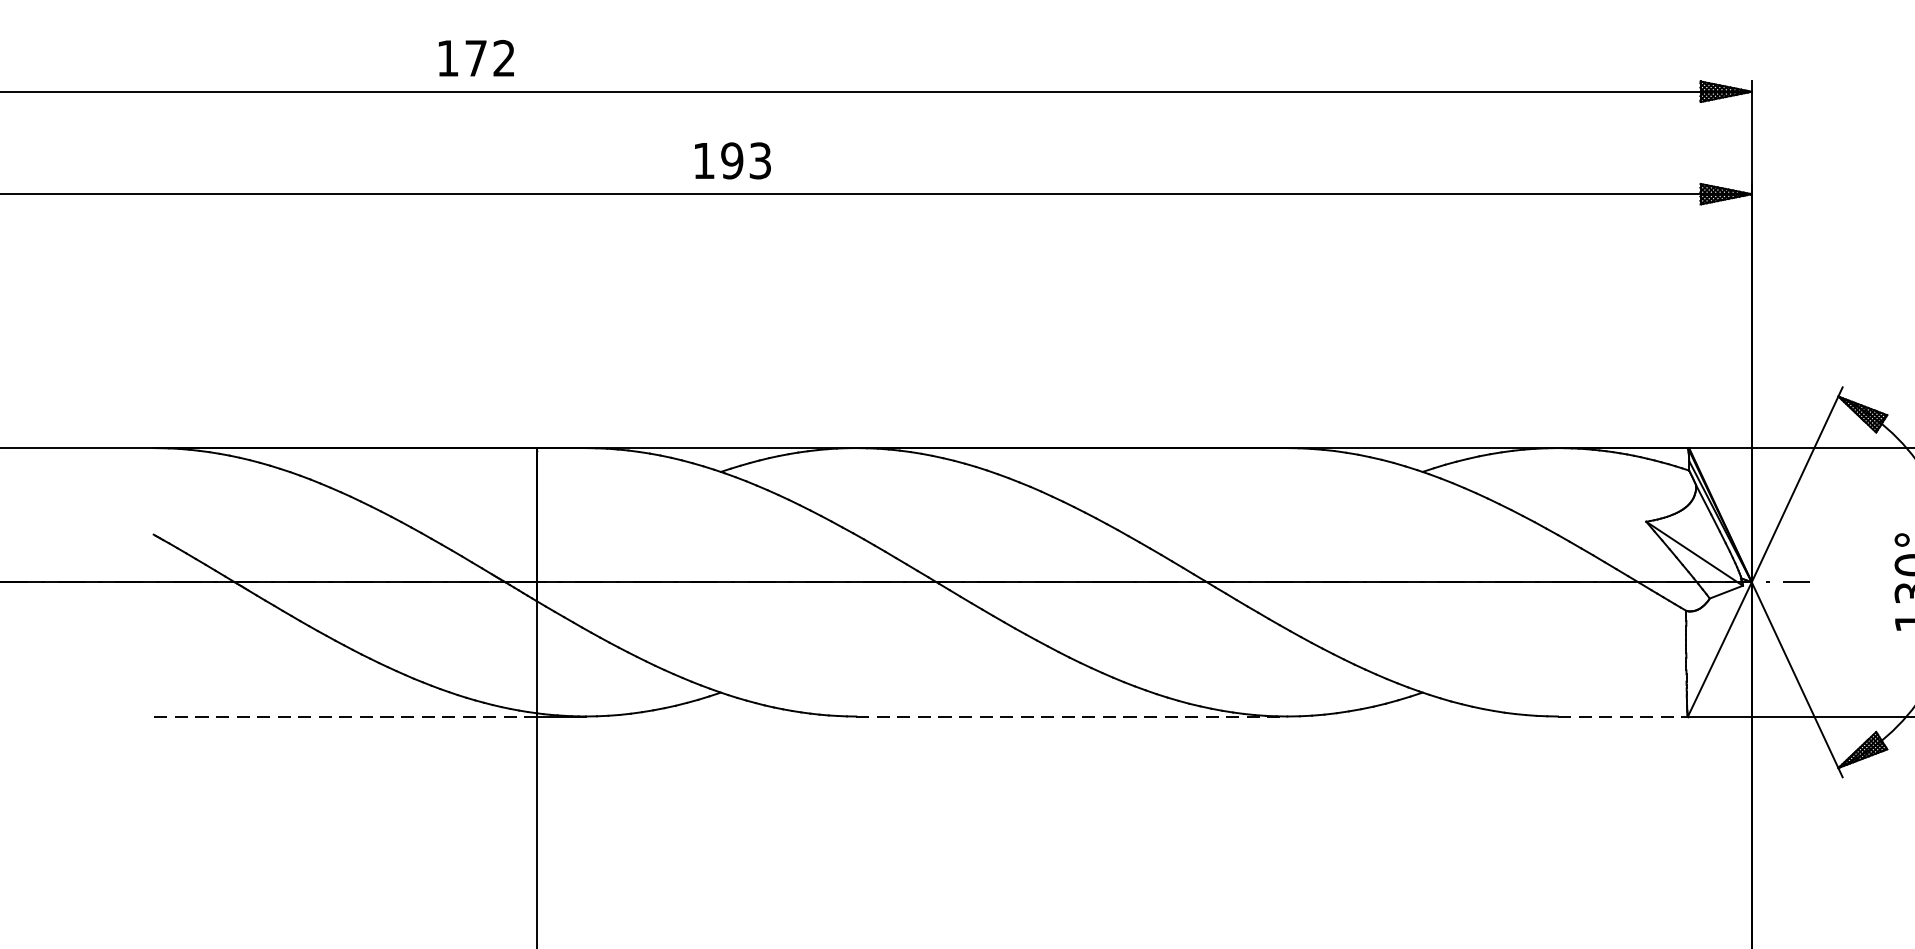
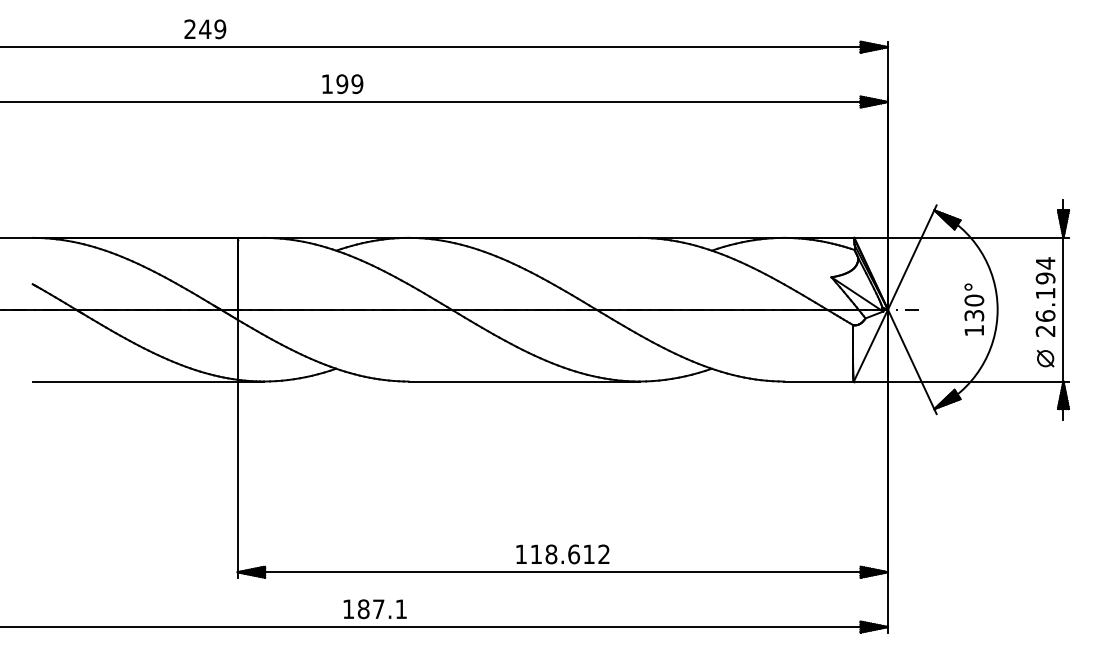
text: (476, 58) -> (205, 29), 172 -> 249
text: (760, 159) -> (357, 83), 193 -> 199
line: (345, 716) -> (135, 381), dashed -> solid
line: (1072, 716) -> (524, 381), dashed -> solid
line: (1623, 716) -> (819, 381), dashed -> solid

